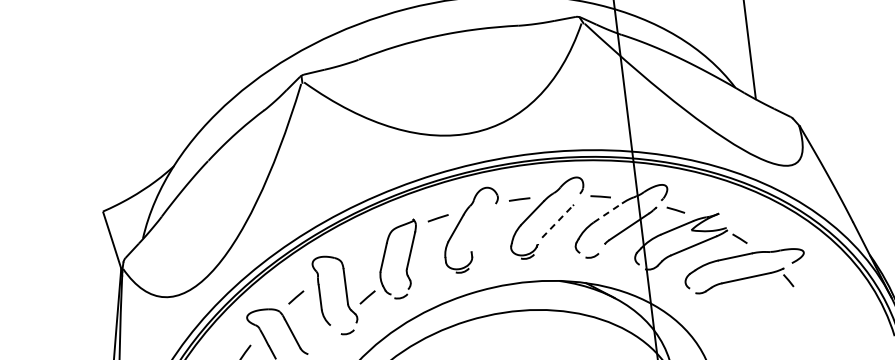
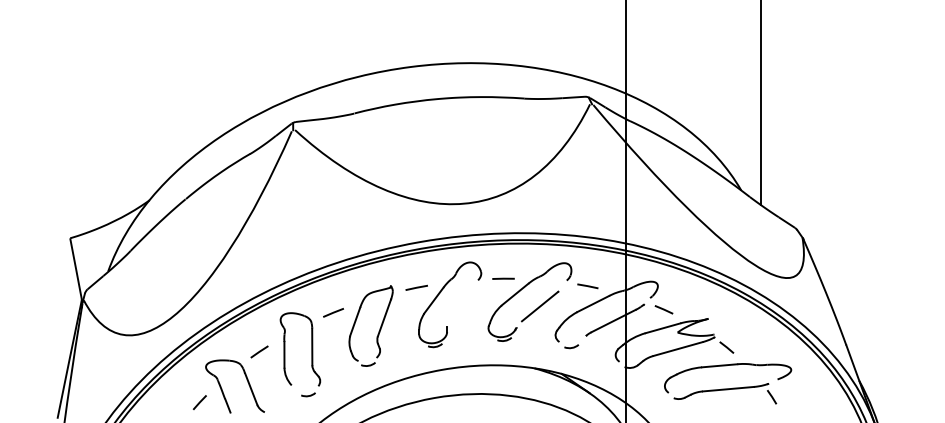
line: (608, 213) -> (593, 304), dashed -> solid
line: (558, 221) -> (540, 306), dashed -> solid
line: (361, 251) -> (333, 312), added
line: (367, 296) -> (333, 360), removed

